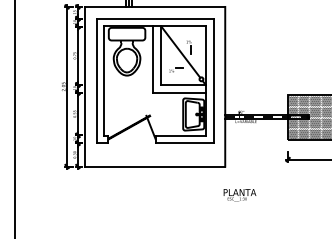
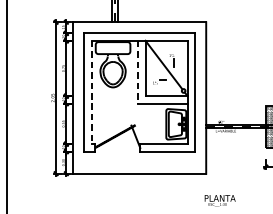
line: (153, 60) -> (138, 73), solid -> dashed
line: (104, 80) -> (91, 92), solid -> dashed

